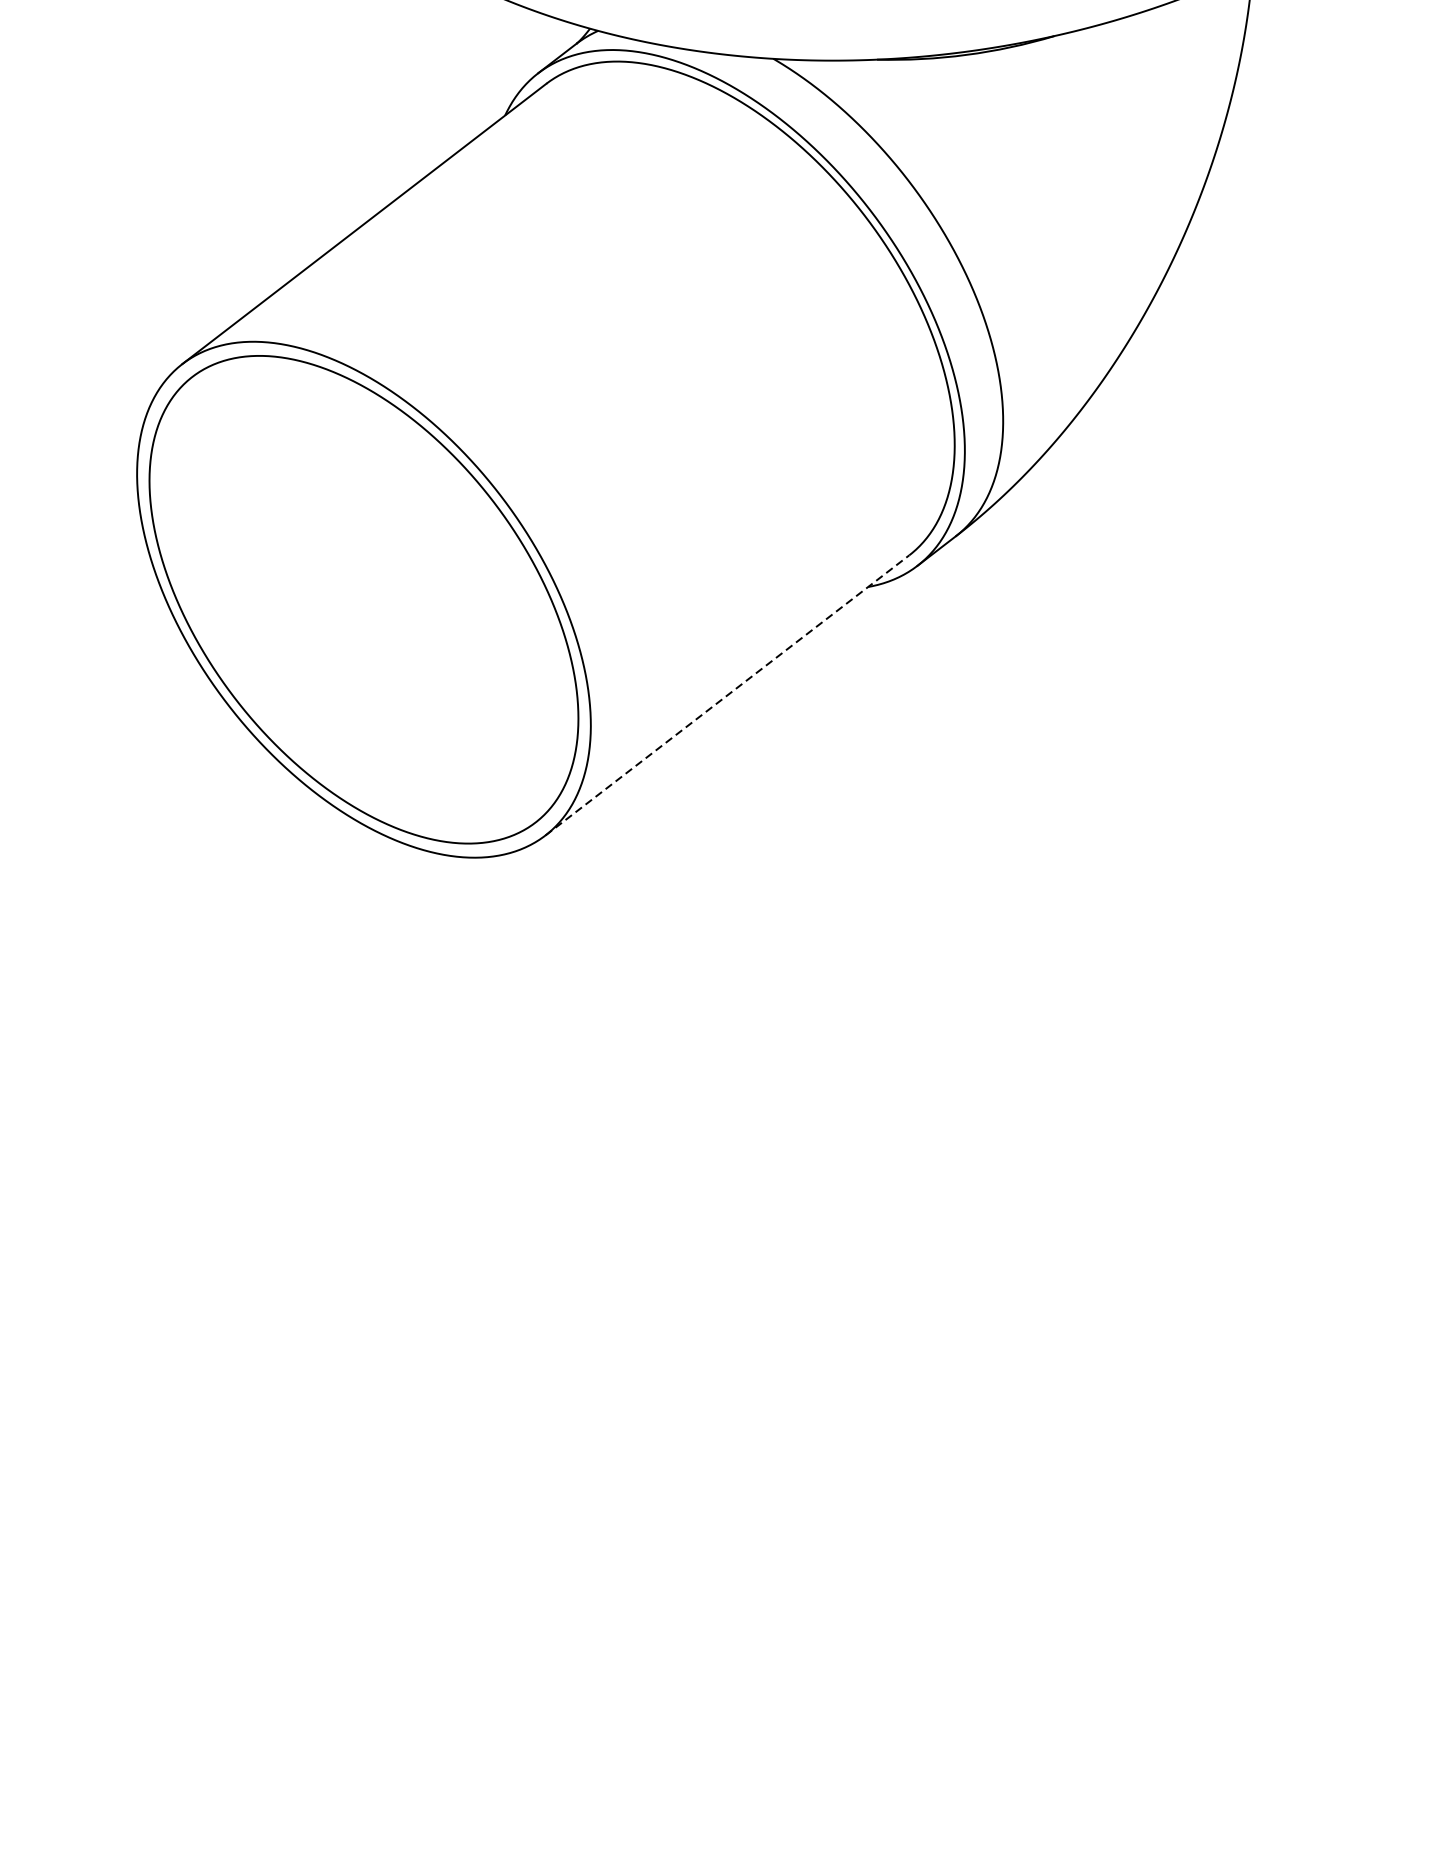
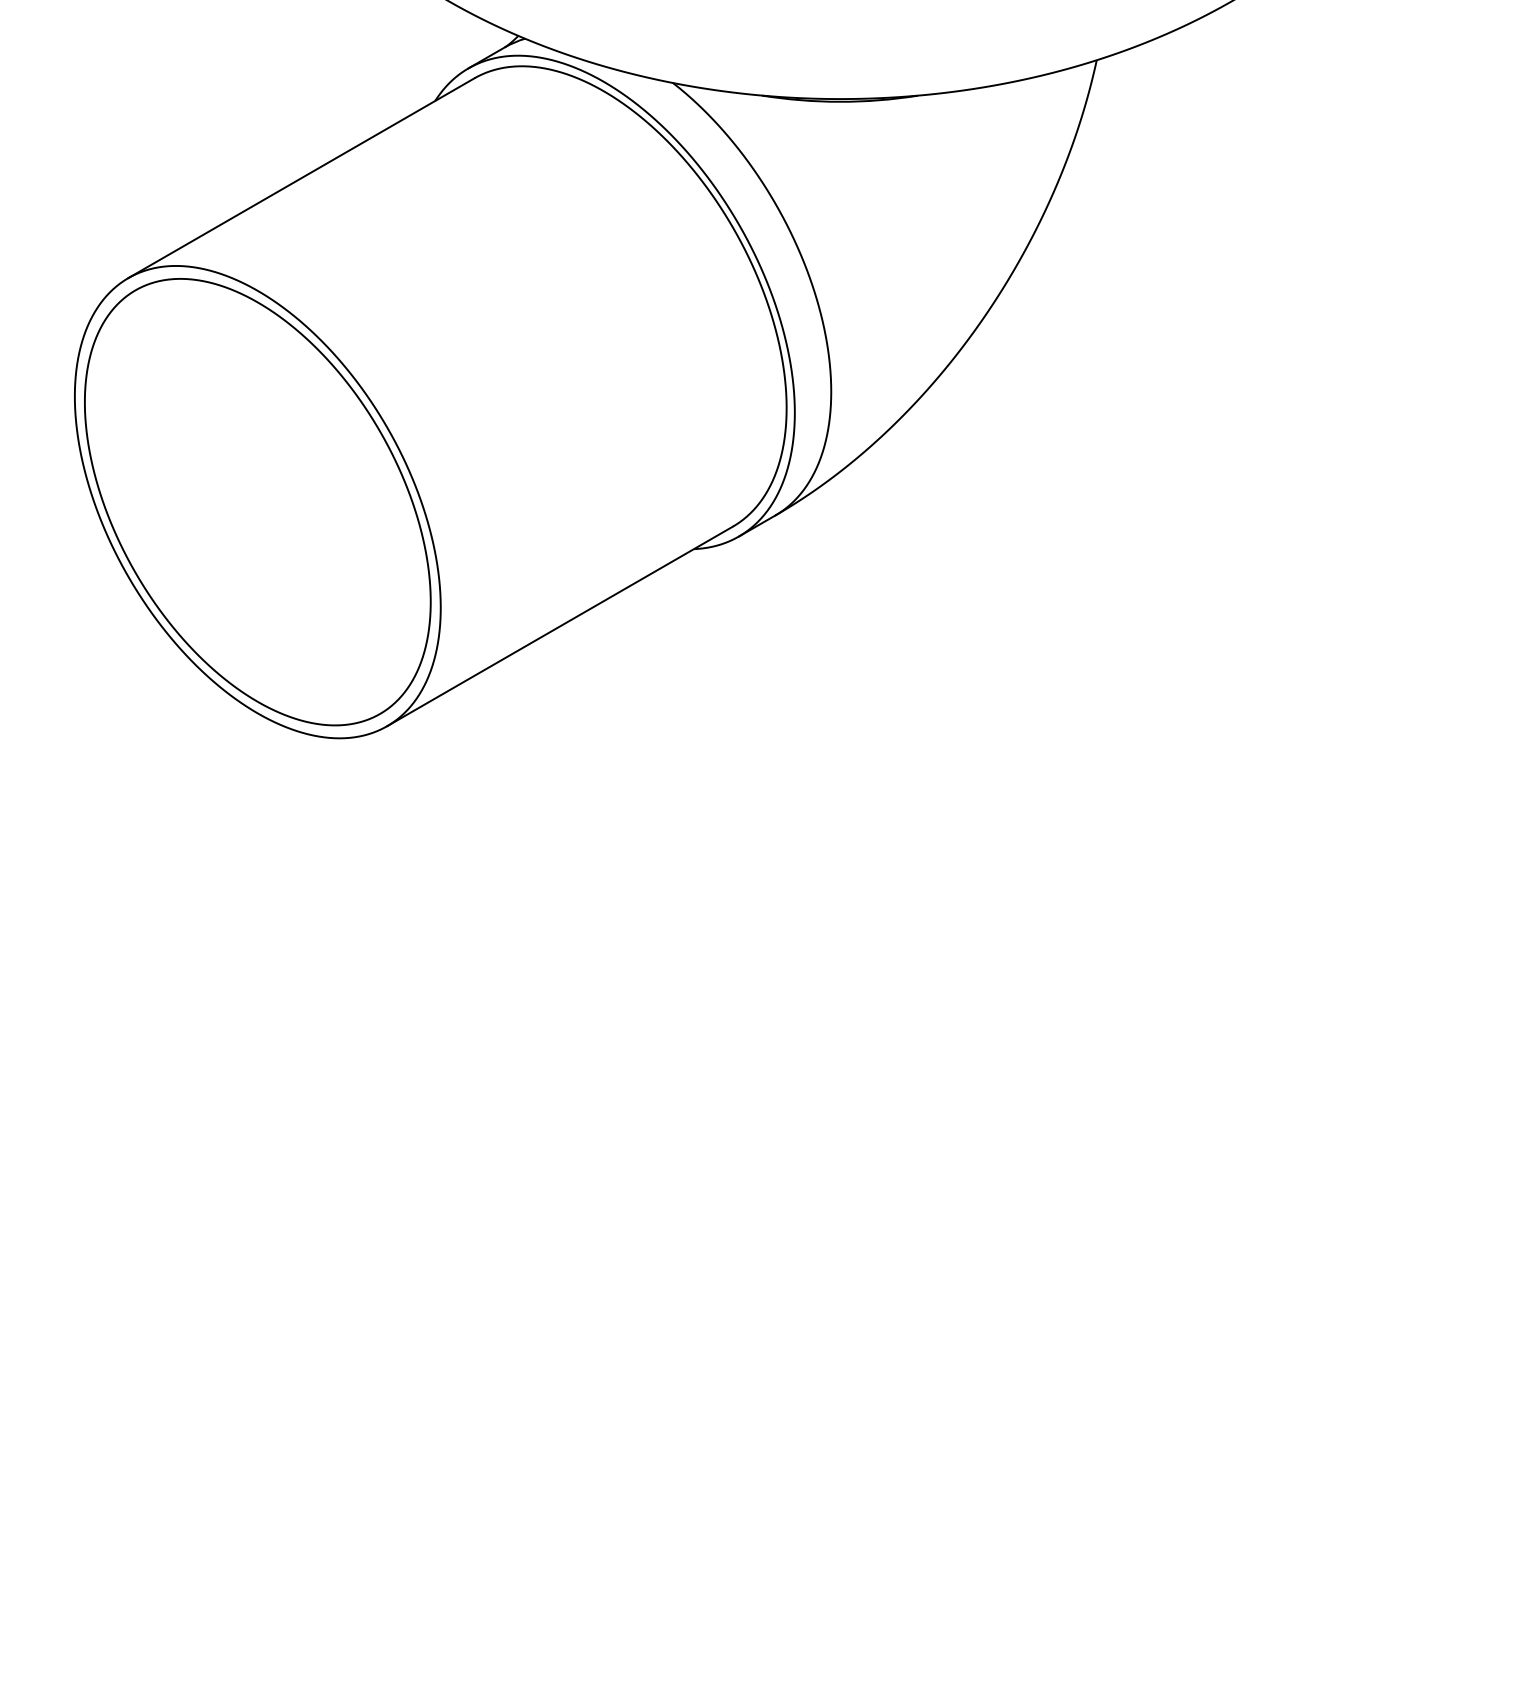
line: (727, 695) -> (560, 626), dashed -> solid

